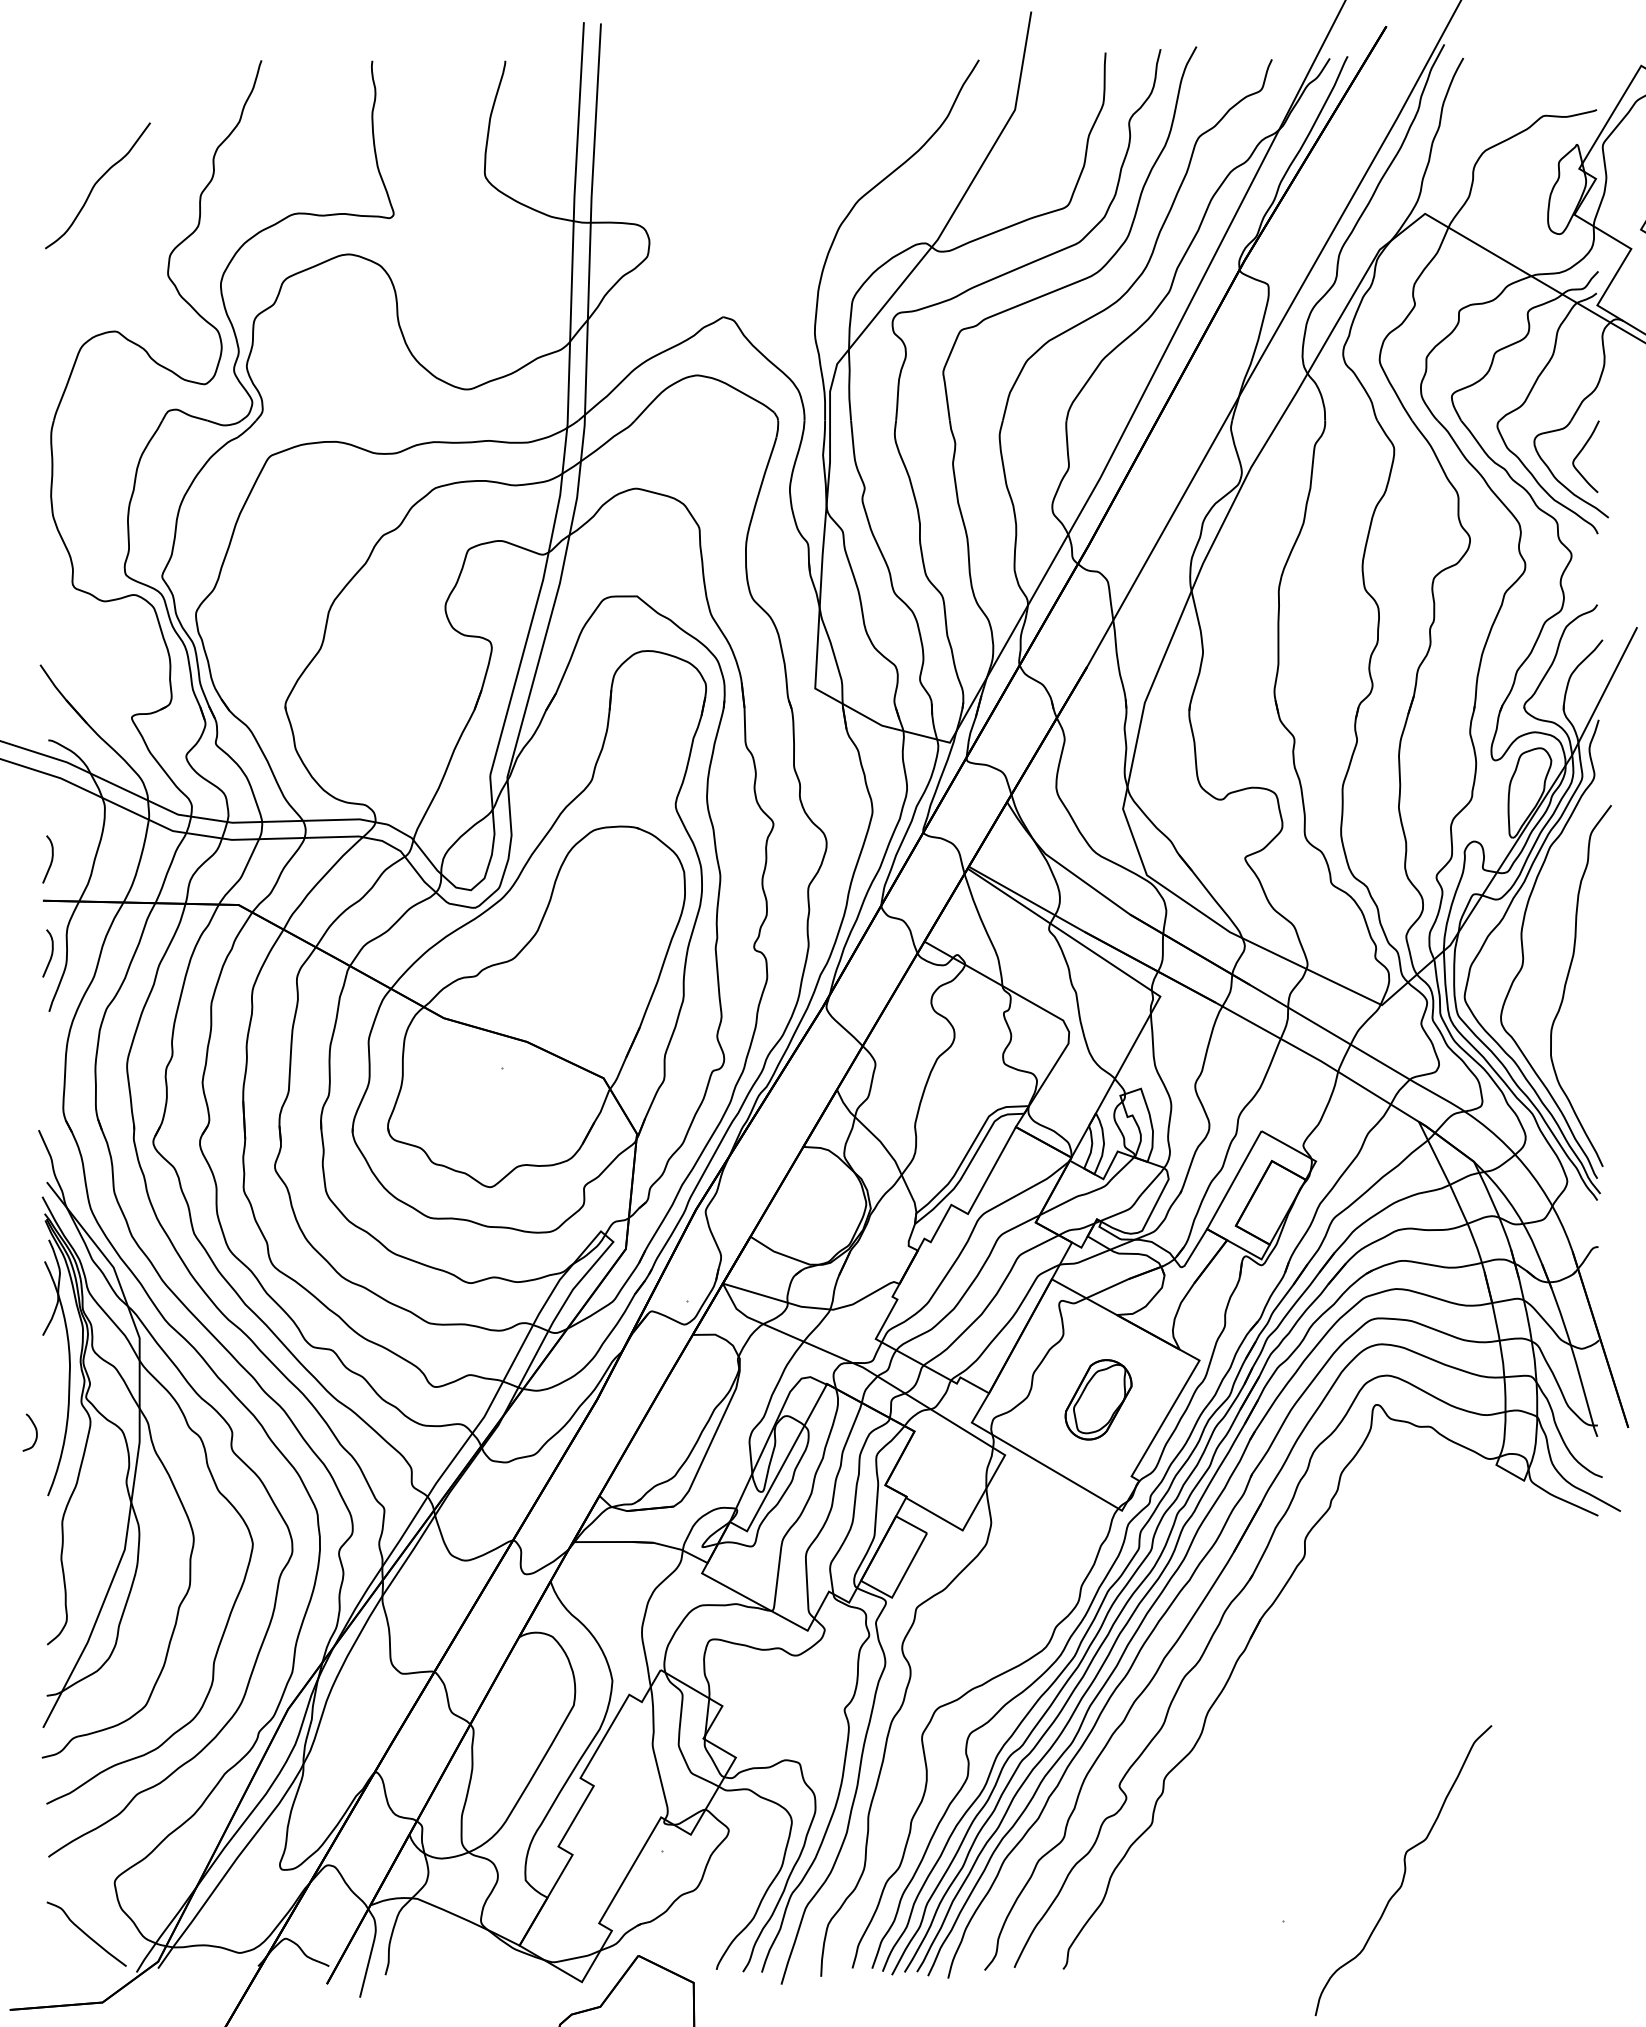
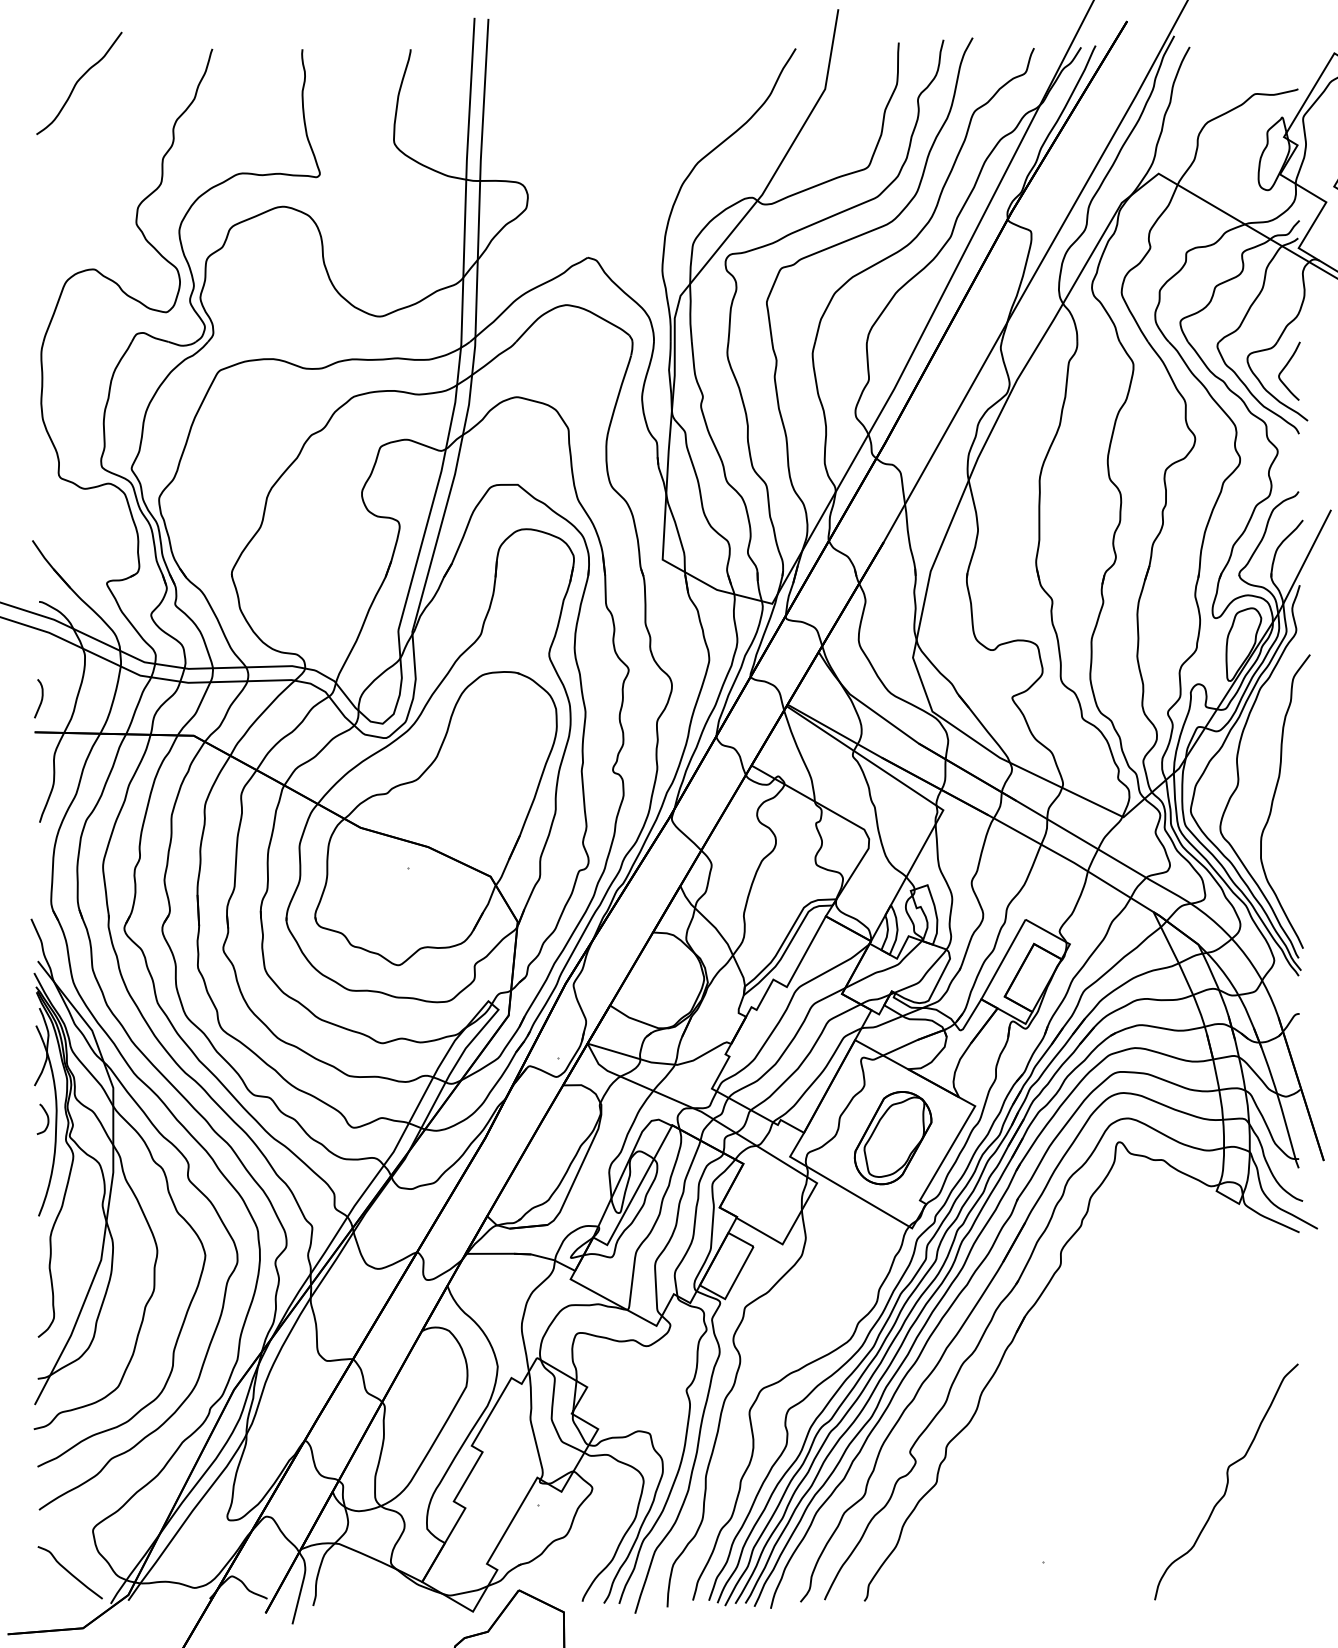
curve: (96, 184) -> (78, 82), moved
curve: (50, 955) -> (40, 776), removed
part: (1098, 1399) -> (893, 1137), size x1.43
curve: (35, 1431) -> (47, 1118), moved
curve: (1404, 1870) -> (1227, 1481), moved

